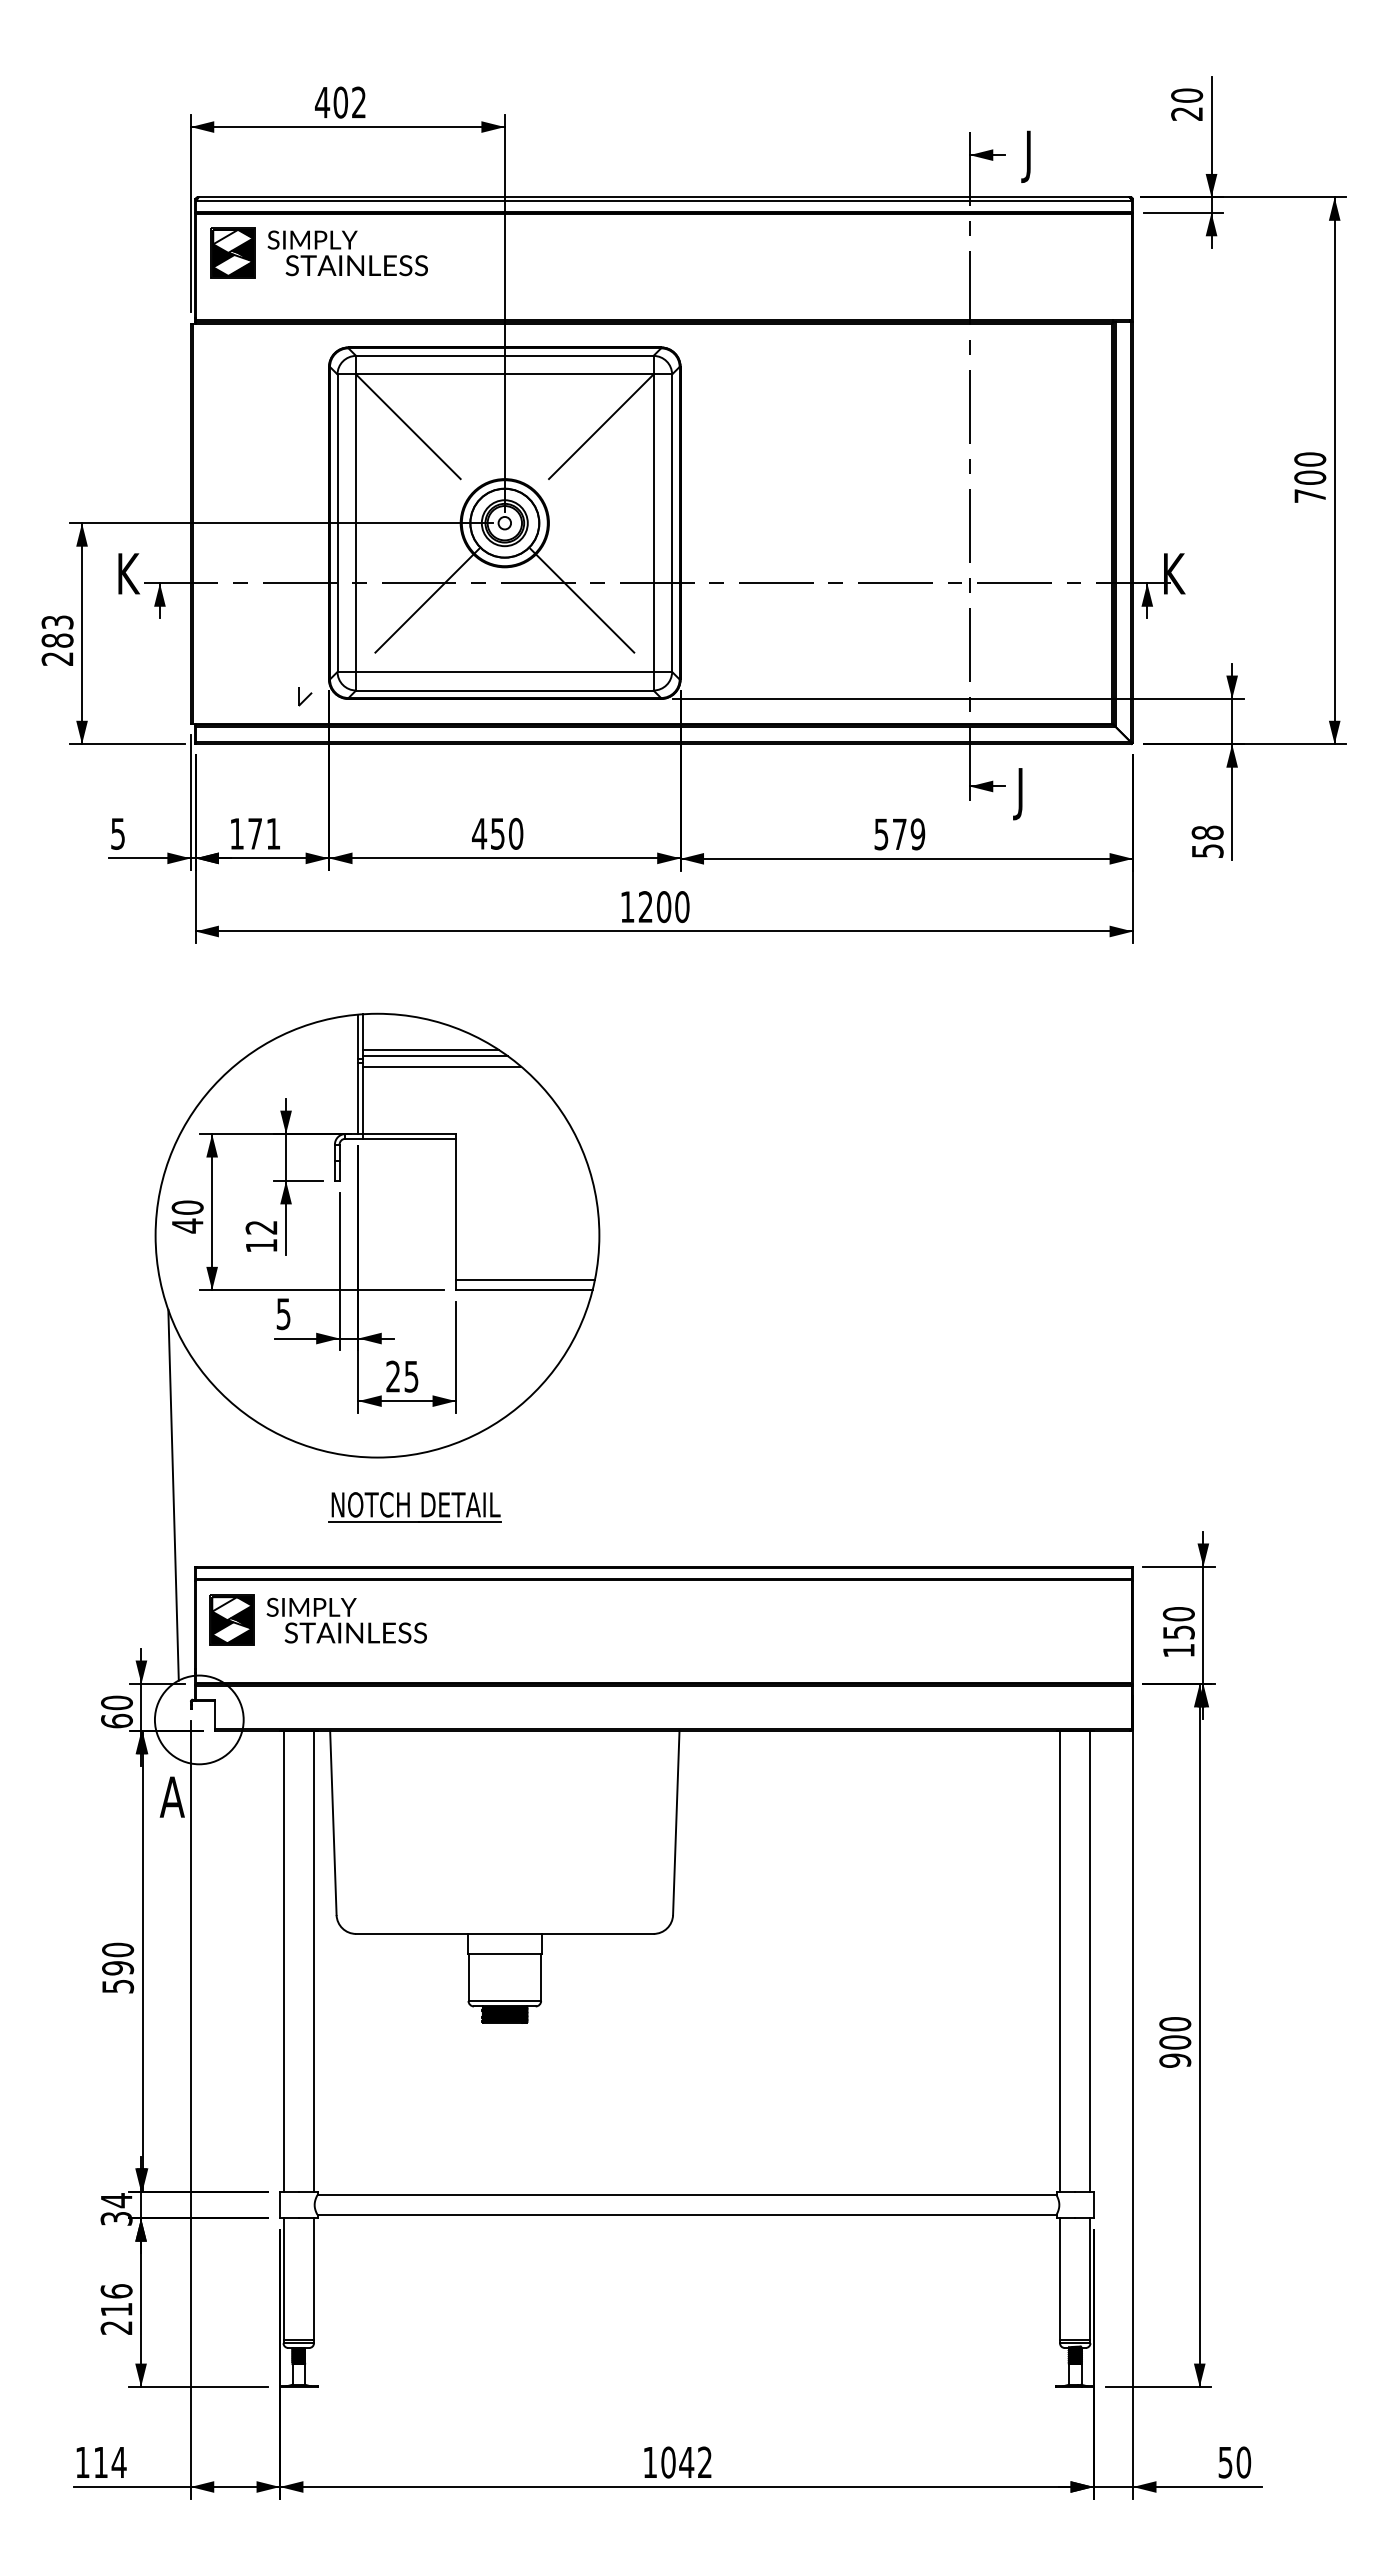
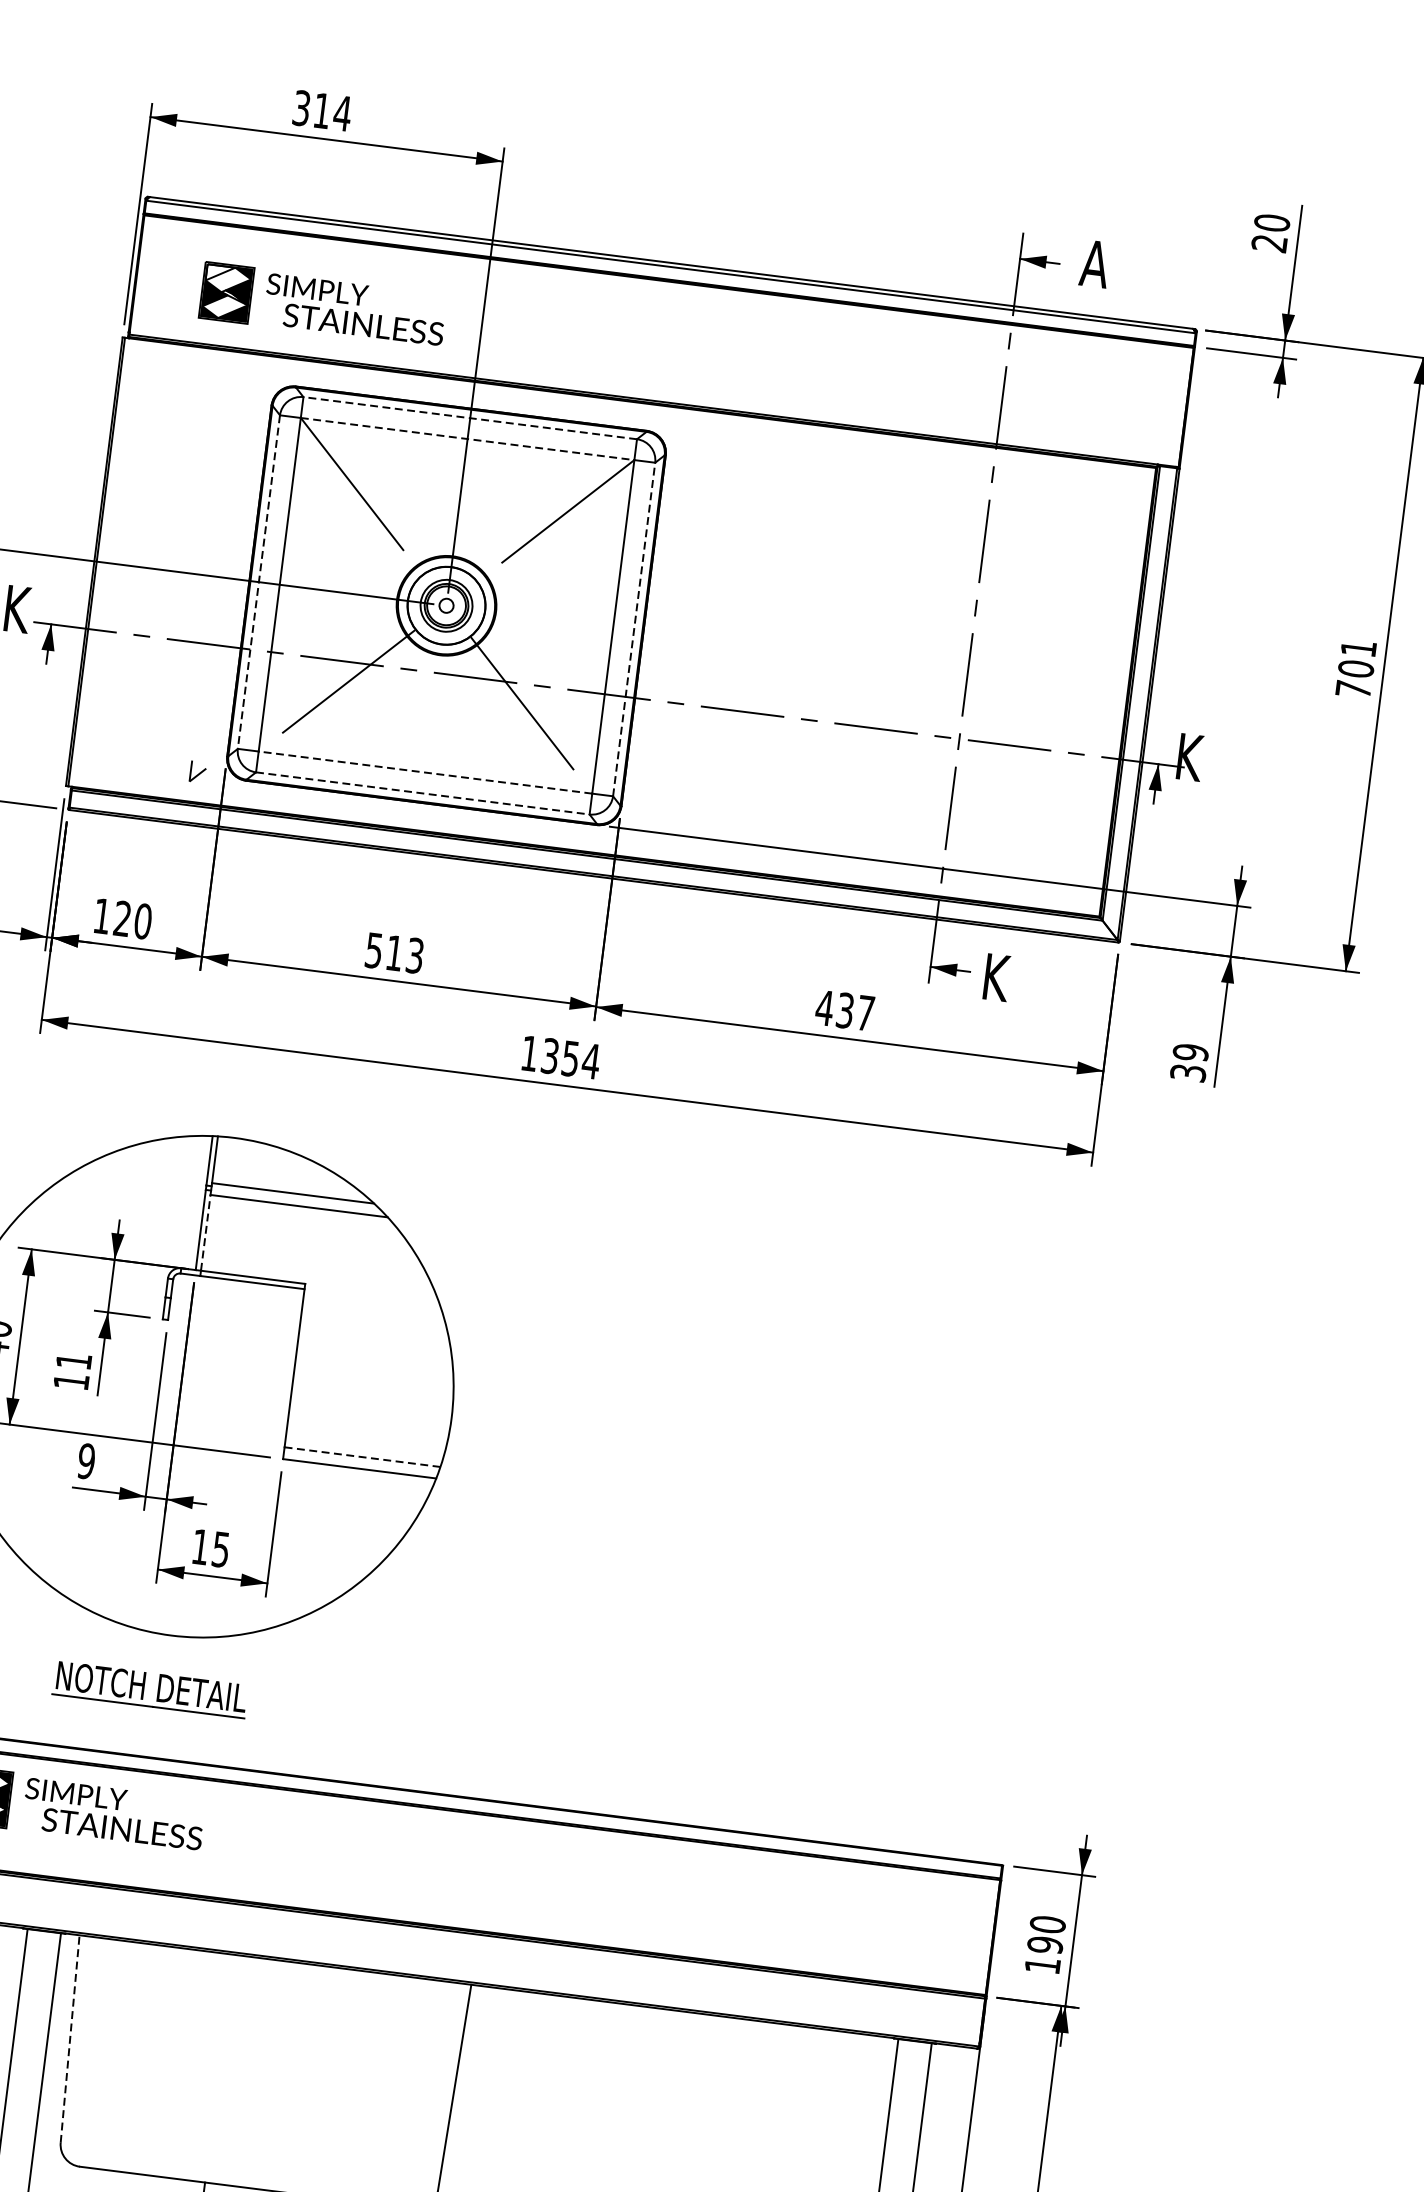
text: (340, 102) -> (321, 110), 402 -> 314
text: (1034, 156) -> (1092, 269), J -> A
part: (318, 252) -> (322, 304), moved
line: (504, 355) -> (469, 417), solid -> dashed
line: (504, 374) -> (467, 438), solid -> dashed
text: (1310, 459) -> (1359, 648), 700 -> 701
line: (337, 523) -> (258, 582), solid -> dashed
line: (672, 523) -> (634, 629), solid -> dashed
line: (504, 671) -> (425, 772), solid -> dashed
line: (504, 690) -> (422, 793), solid -> dashed
text: (1026, 794) -> (993, 983), J -> K
text: (264, 833) -> (133, 919), 171 -> 120
text: (497, 833) -> (394, 952), 450 -> 513
text: (899, 834) -> (845, 1010), 579 -> 437
text: (1207, 841) -> (1189, 1062), 58 -> 39
text: (663, 907) -> (570, 1059), 1200 -> 1354
line: (431, 1050) -> (289, 1186), removed
line: (363, 1100) -> (206, 1233), solid -> dashed
text: (261, 1227) -> (73, 1361), 12 -> 11
line: (525, 1279) -> (362, 1456), solid -> dashed
text: (283, 1313) -> (86, 1460), 5 -> 9
text: (392, 1376) -> (199, 1546), 25 -> 15
part: (414, 1507) -> (149, 1689), moved
text: (1178, 1632) -> (1044, 1945), 150 -> 190
line: (333, 1822) -> (70, 2038), solid -> dashed

